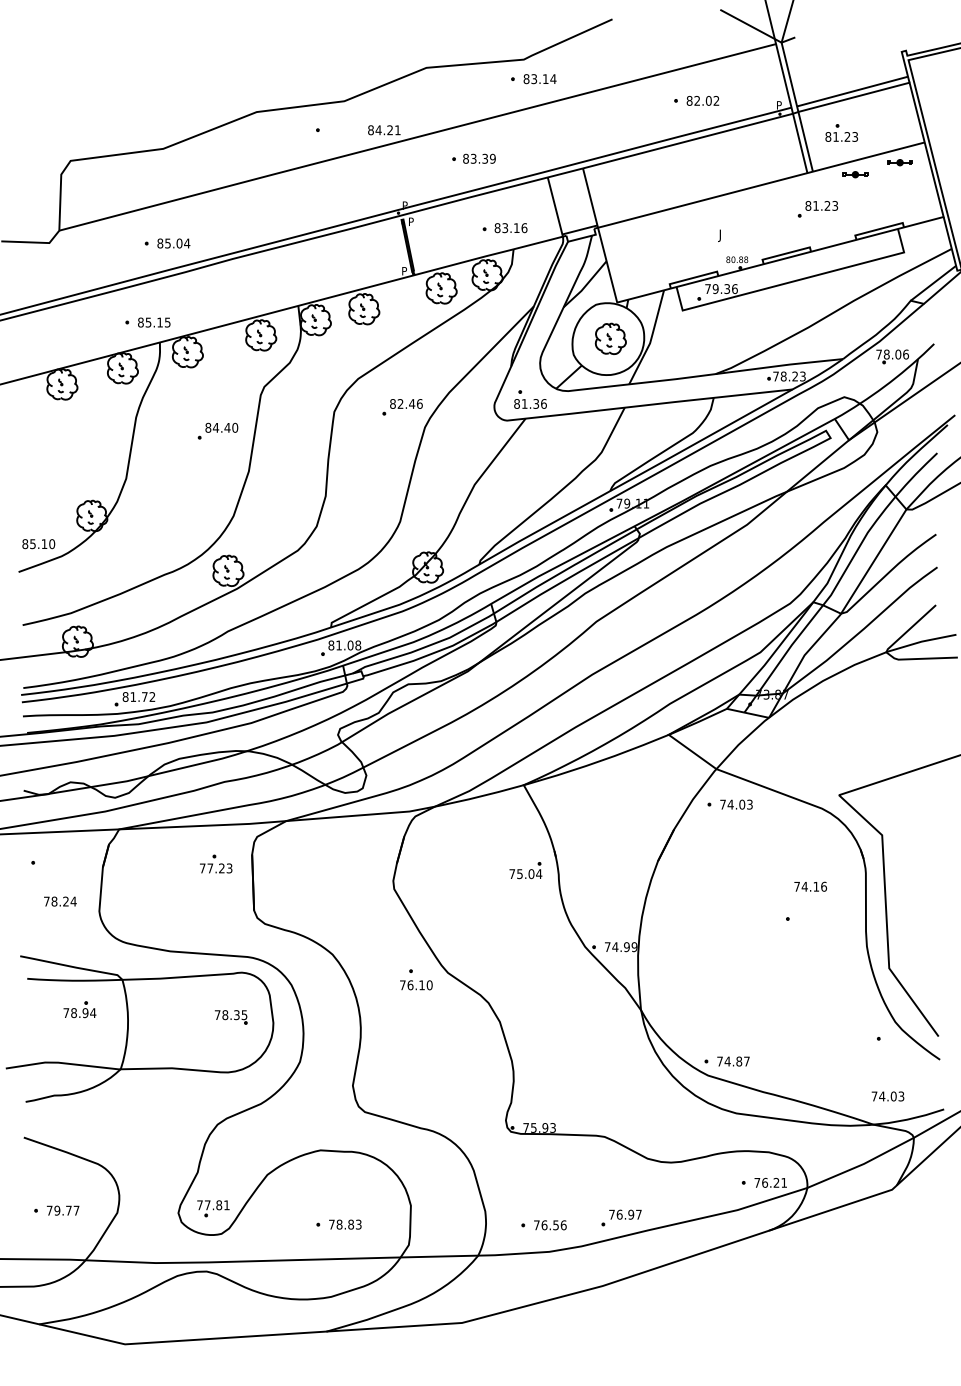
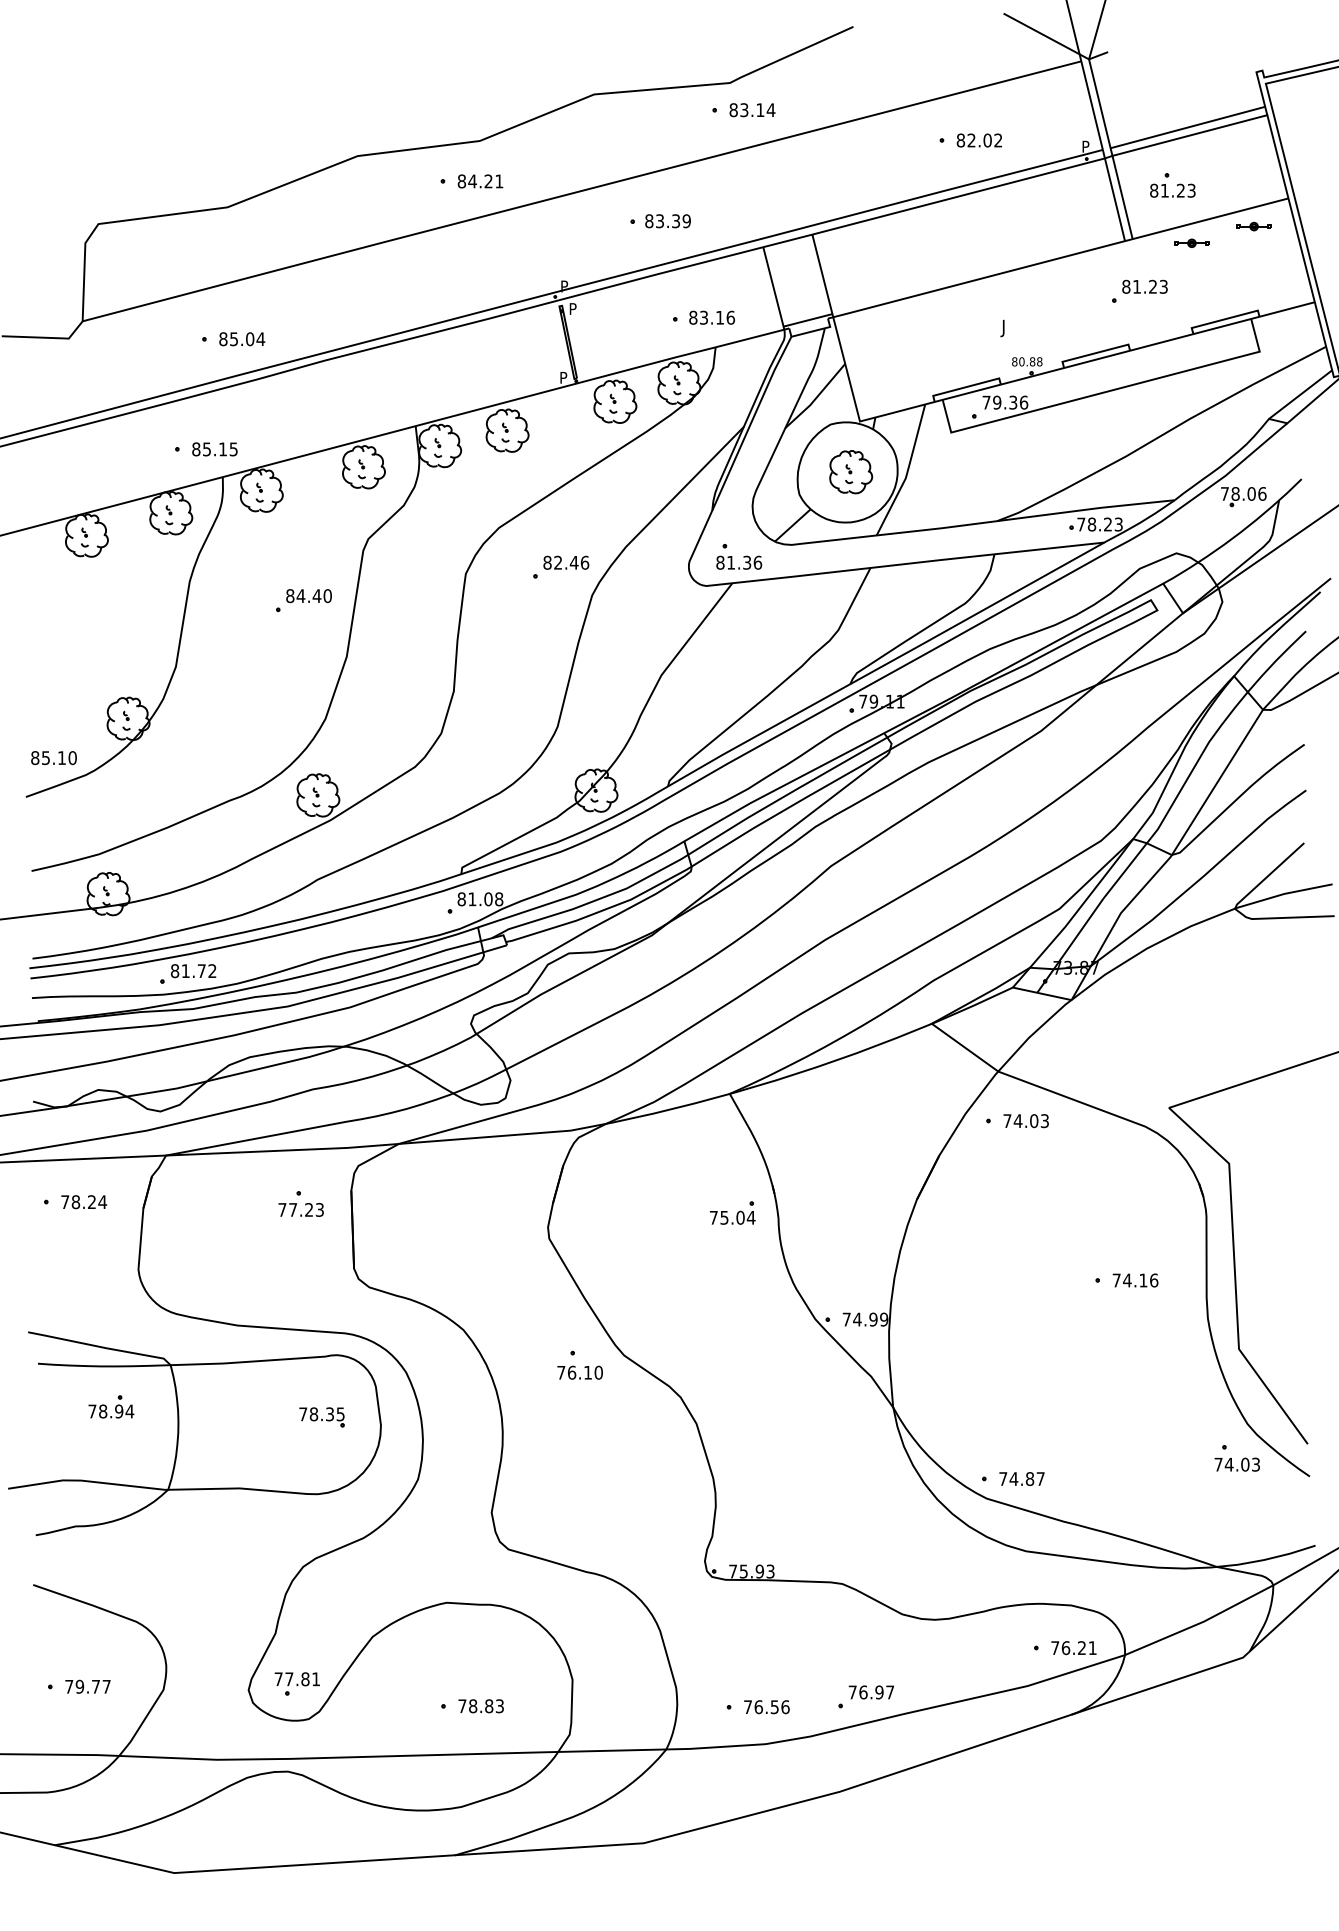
text: (384, 130) -> (480, 181), moved
text: (810, 886) -> (1135, 1280), moved
text: (60, 901) -> (84, 1202), moved
text: (887, 1096) -> (1236, 1464), moved

